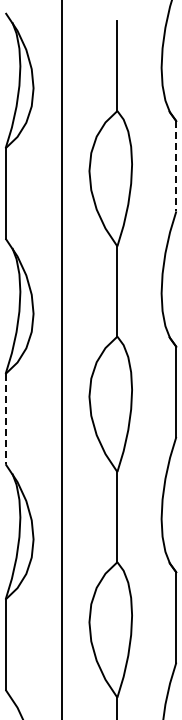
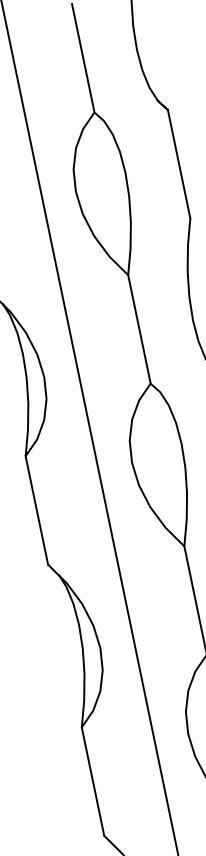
line: (176, 166) -> (179, 164), dashed -> solid
line: (5, 419) -> (36, 511), dashed -> solid

